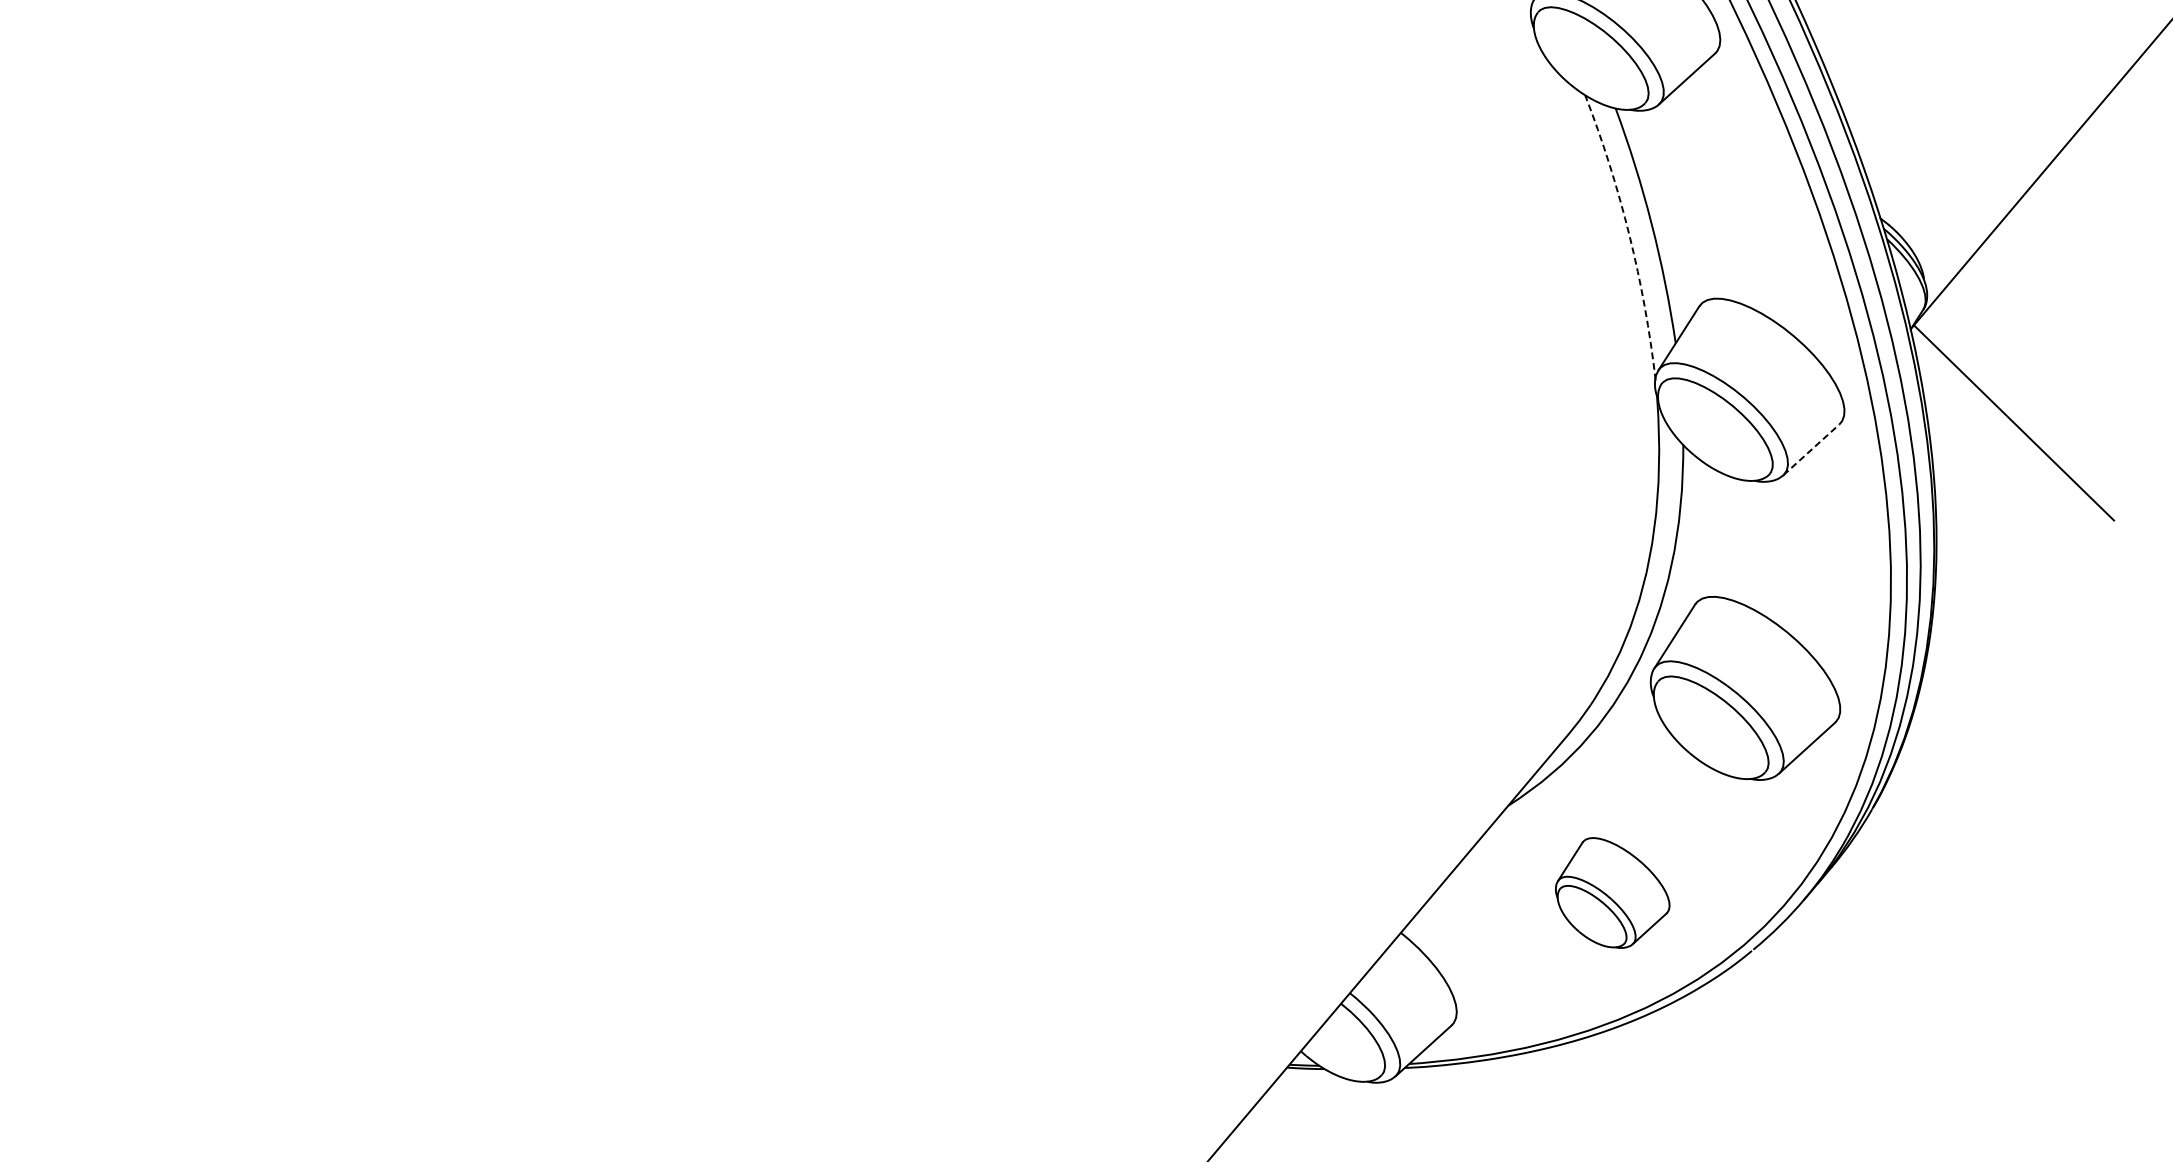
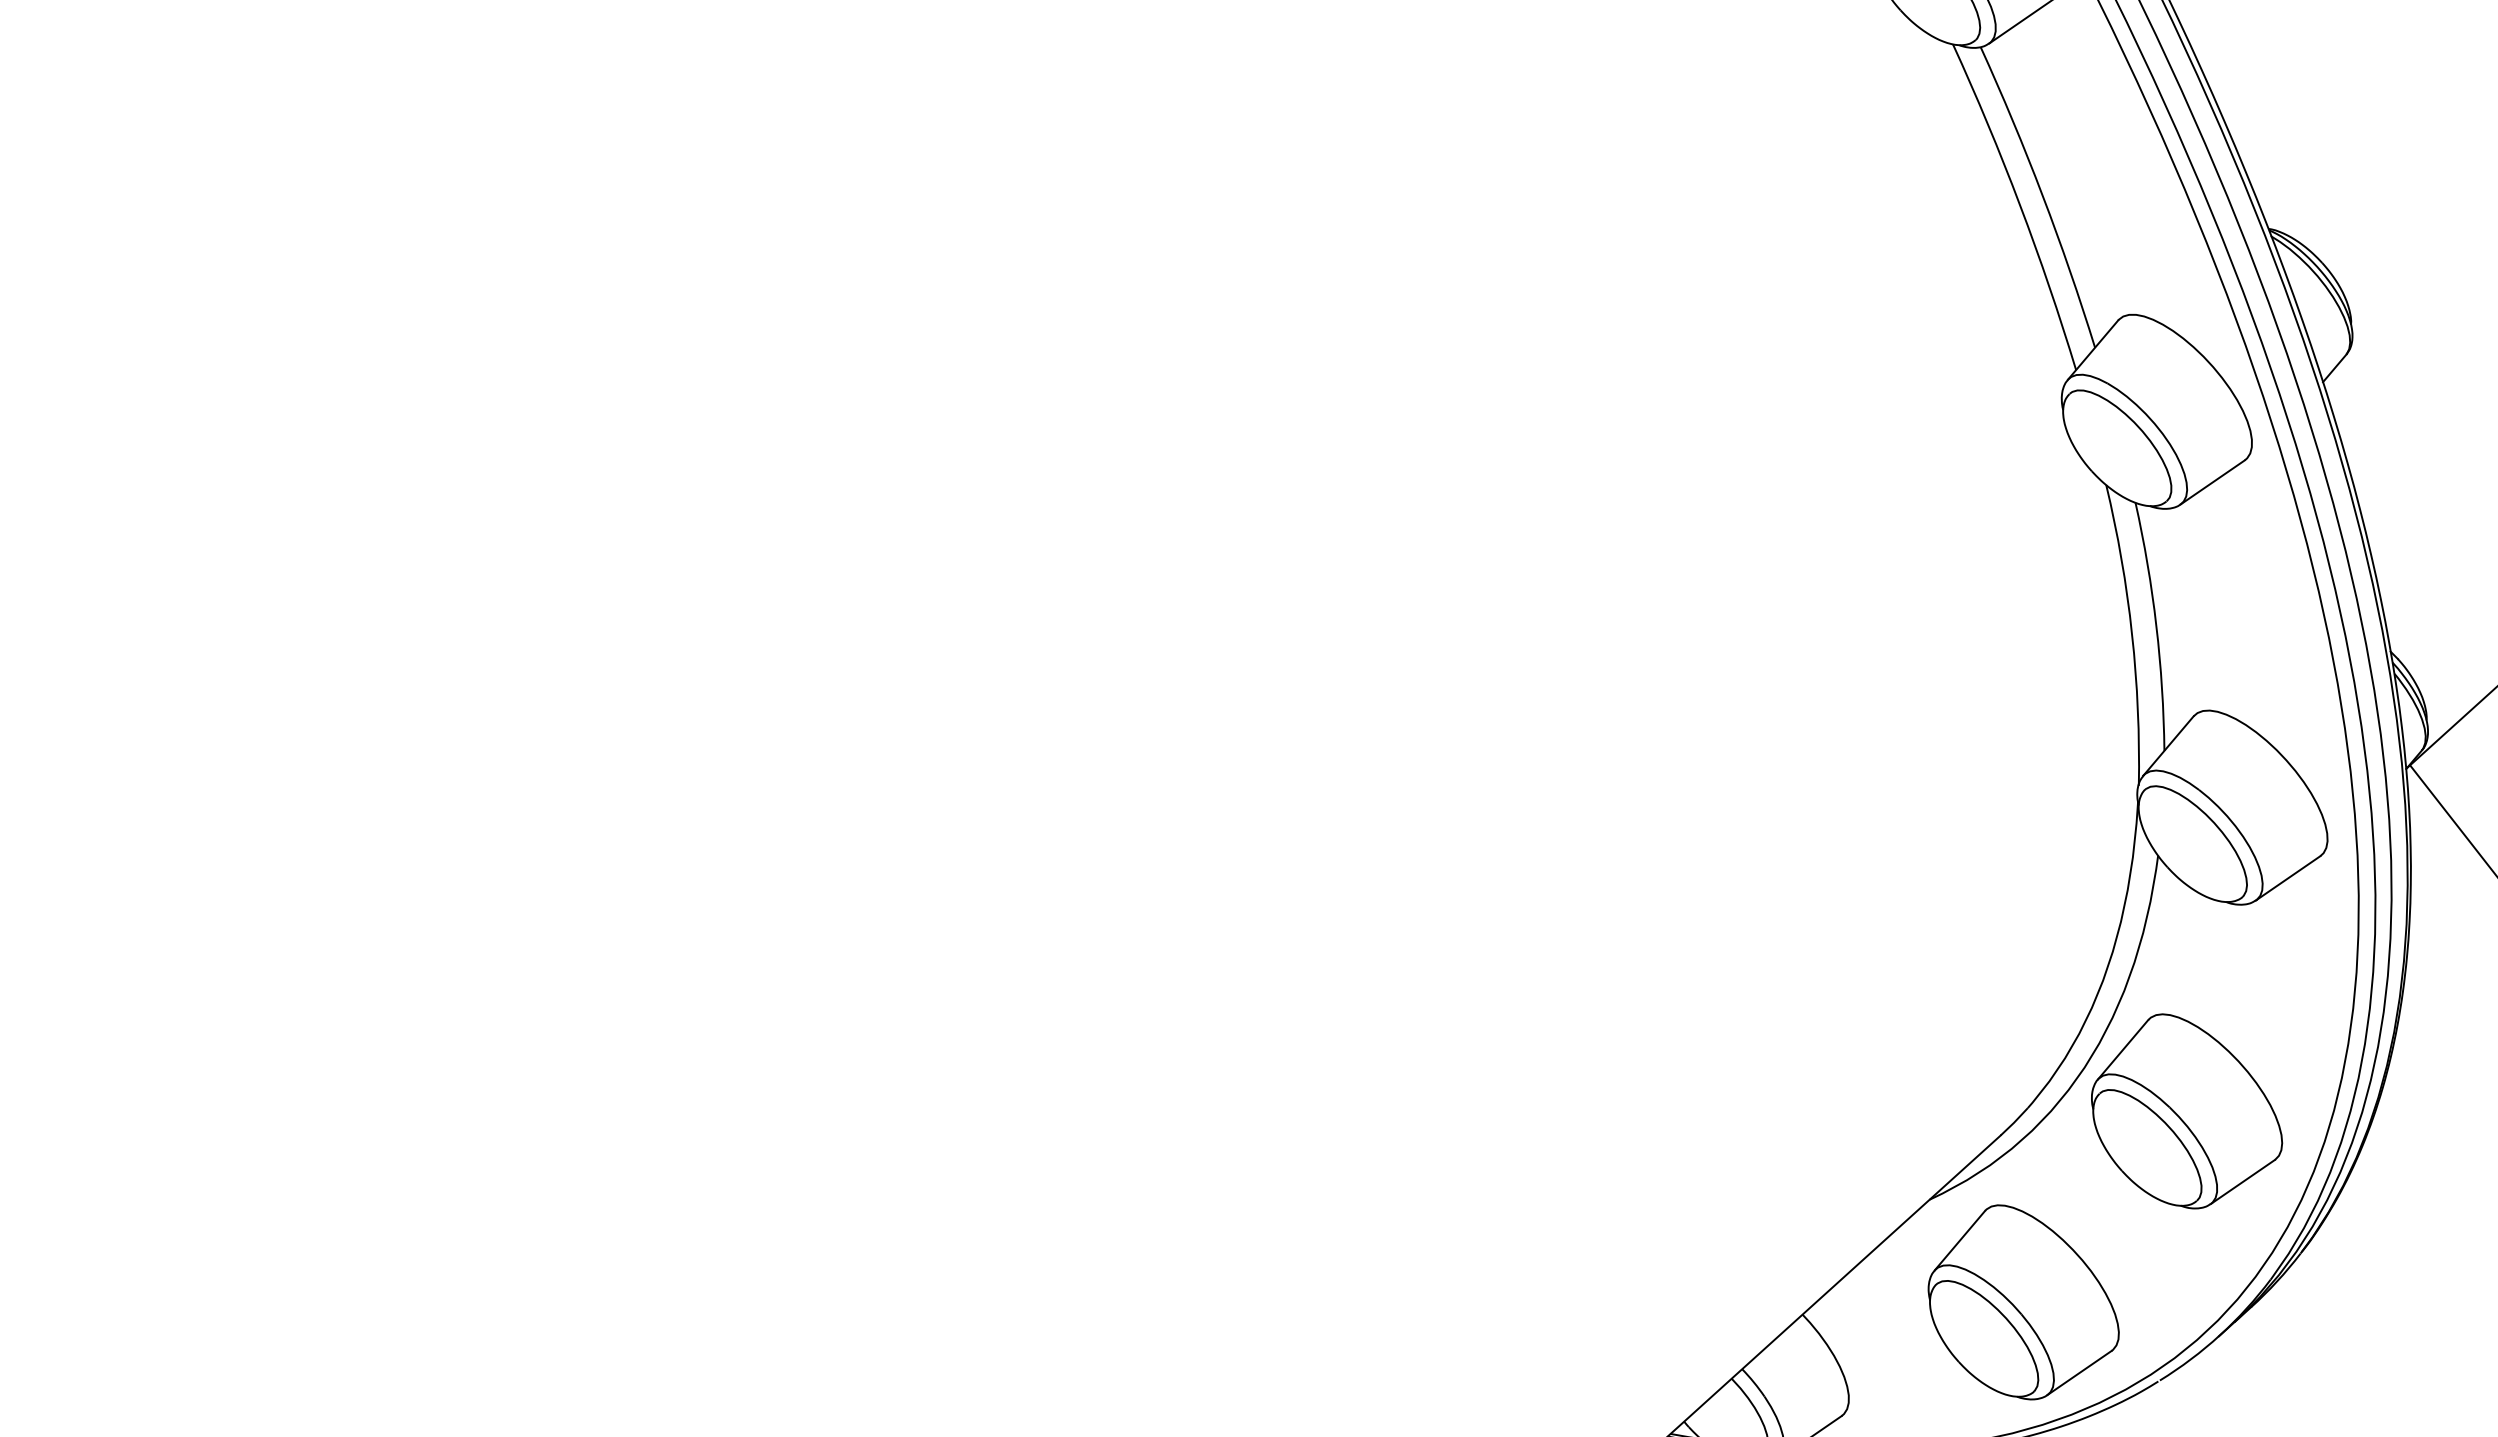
arc: (1629, 235) -> (2132, 634), dashed -> solid
line: (1811, 450) -> (2288, 878), dashed -> solid
part: (1611, 892) -> (2023, 1302), size x1.67

